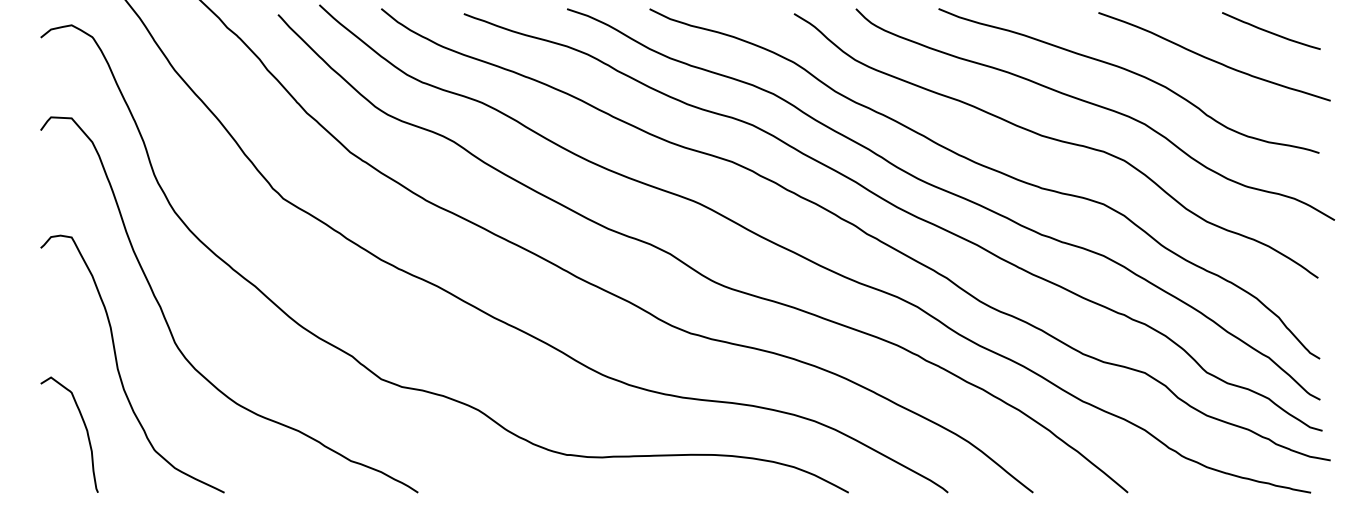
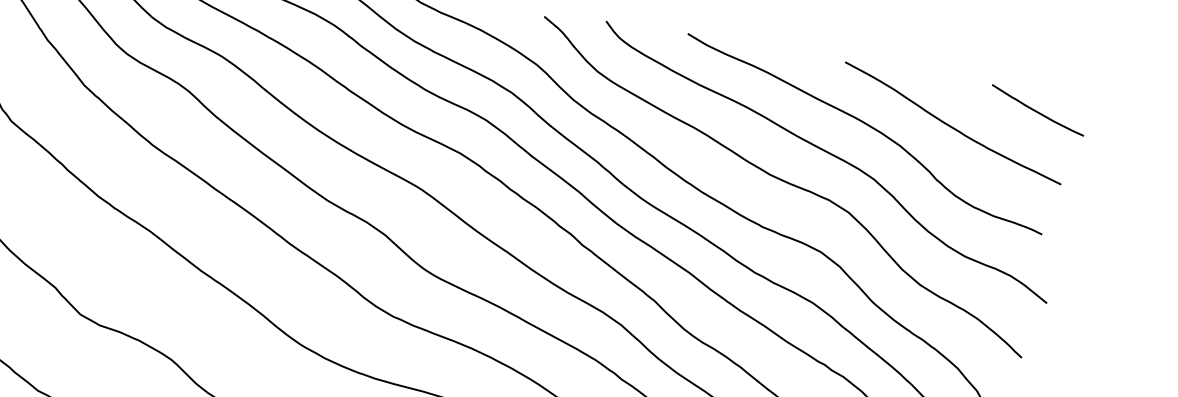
curve: (1270, 31) -> (1037, 110), moved

